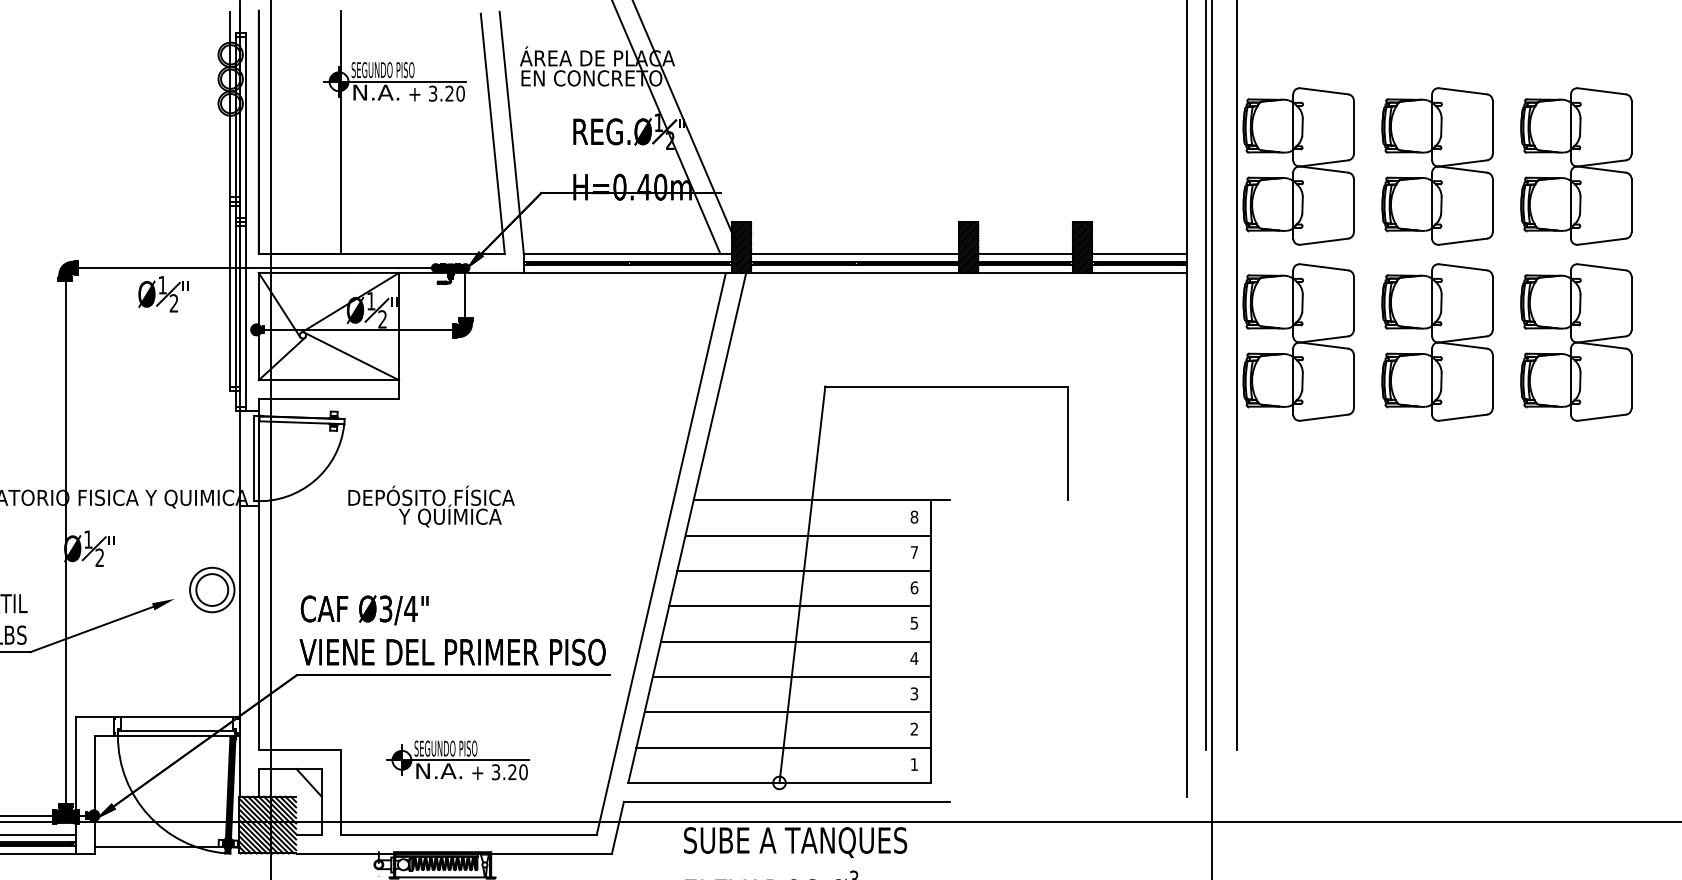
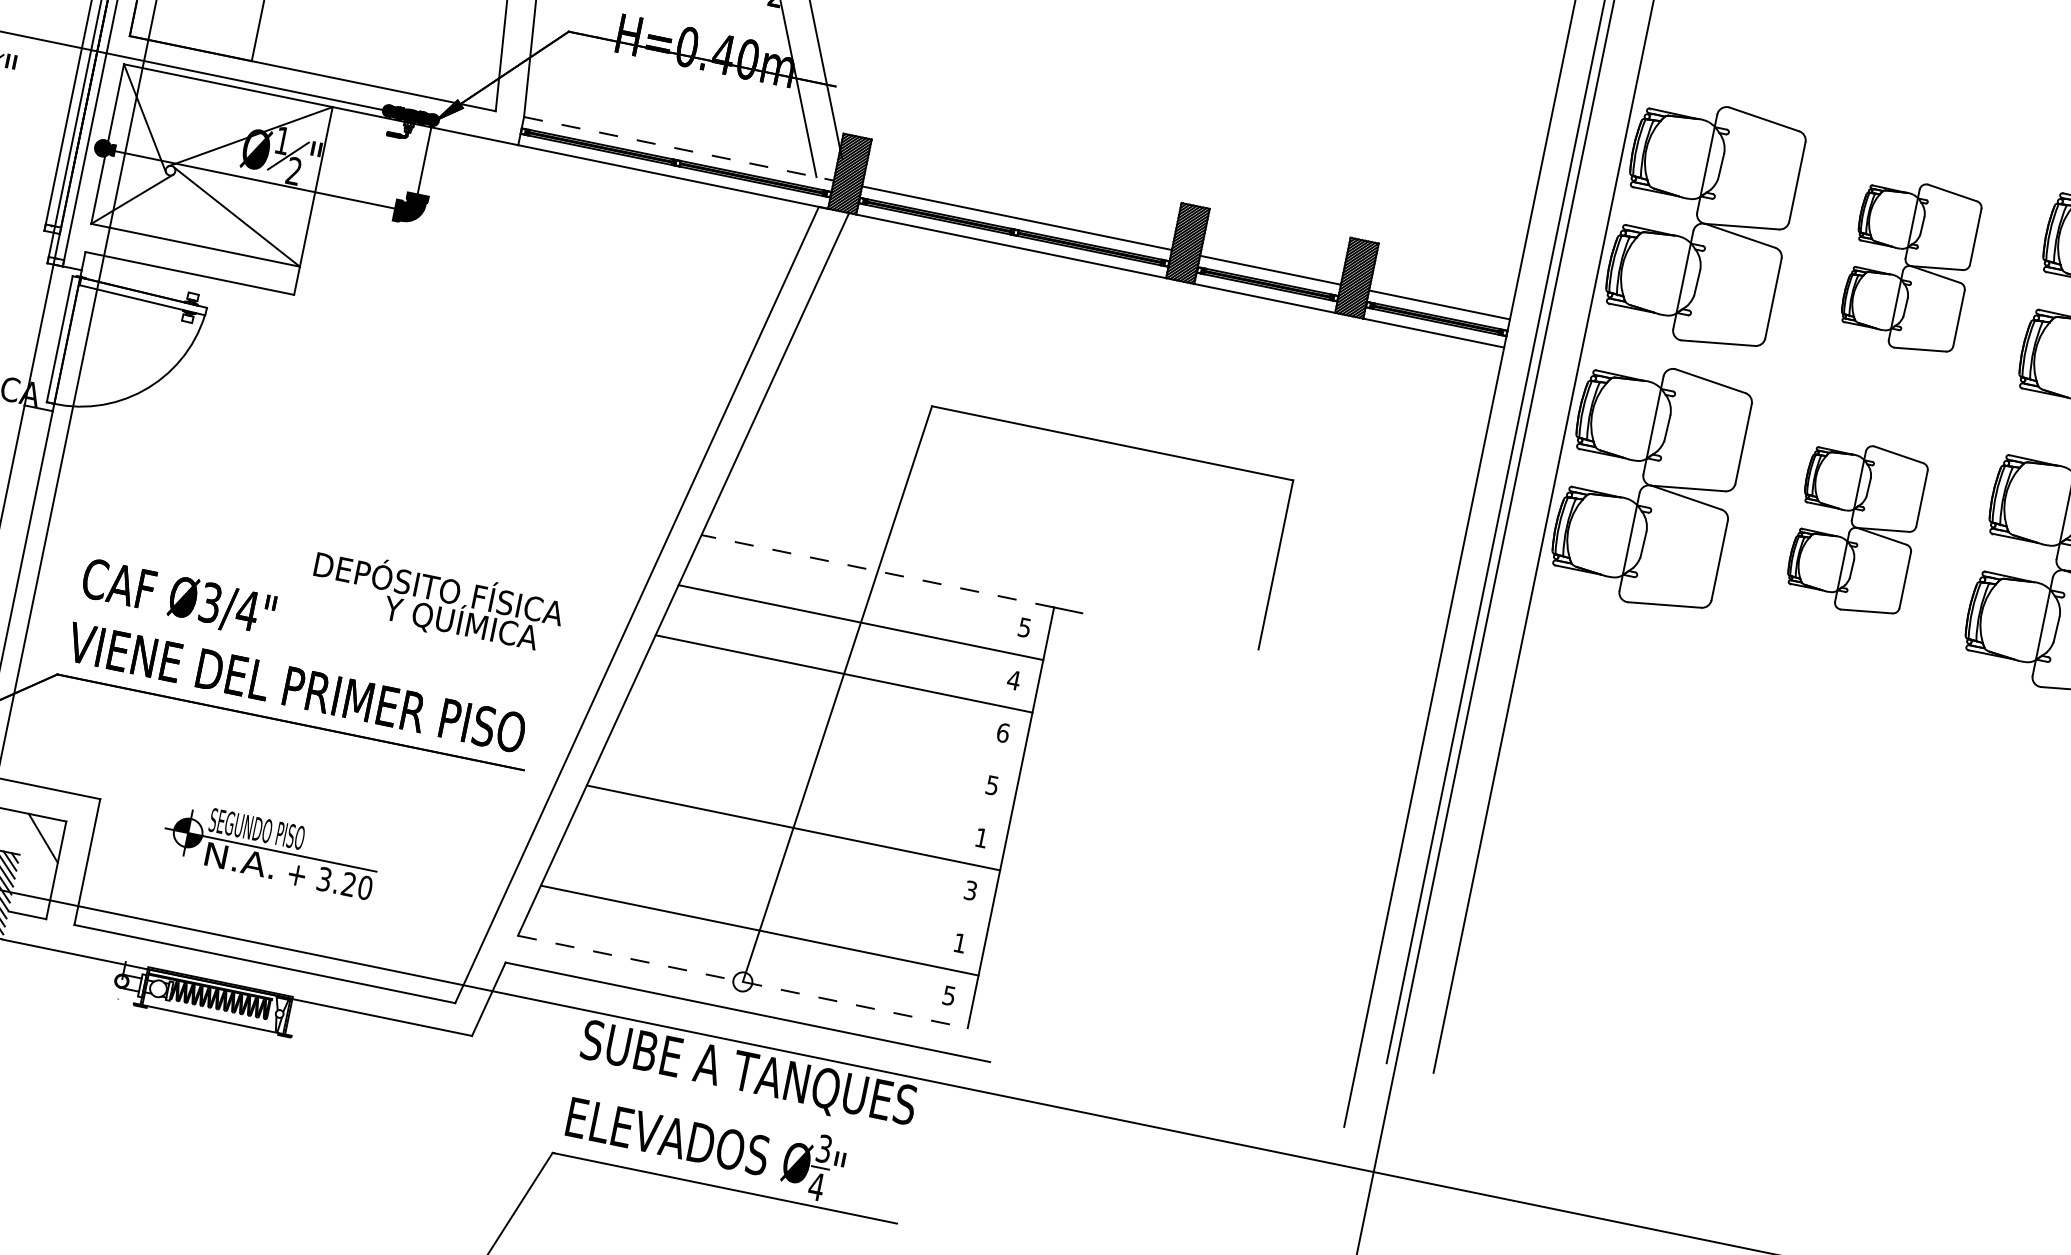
part: (1437, 166) -> (1909, 265), size x0.7
line: (628, 254) -> (679, 149), solid -> dashed
part: (1437, 342) -> (1856, 527), size x0.7
line: (811, 500) -> (876, 571), solid -> dashed
text: (431, 506) -> (436, 602), moved
text: (914, 516) -> (1025, 626), 8 -> 5
text: (914, 552) -> (1014, 680), 7 -> 4
line: (799, 606) -> (826, 725), removed
line: (795, 641) -> (809, 776), removed
text: (914, 658) -> (981, 838), 4 -> 1
line: (787, 712) -> (776, 879), removed
text: (913, 728) -> (958, 941), 2 -> 1
text: (913, 764) -> (947, 995), 1 -> 5
line: (780, 782) -> (744, 981), solid -> dashed

